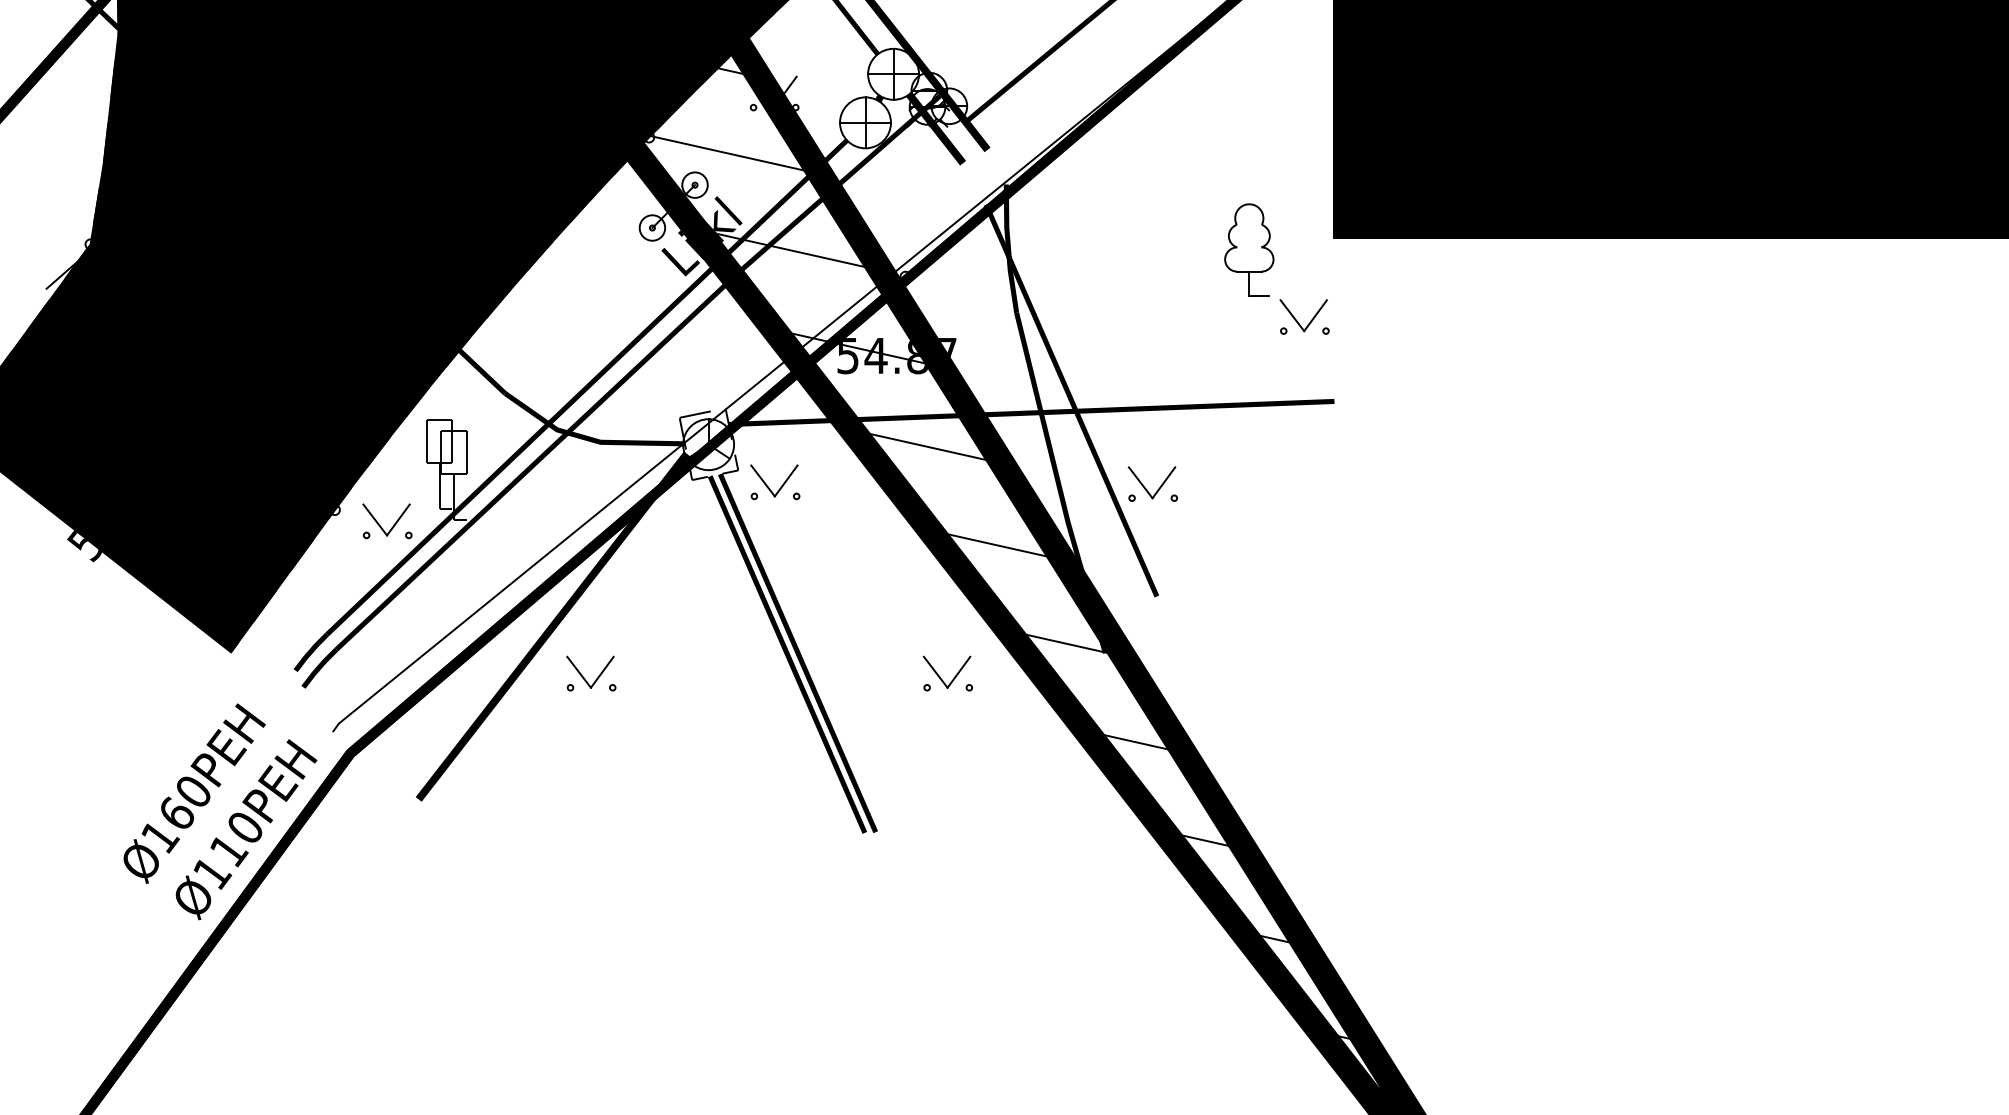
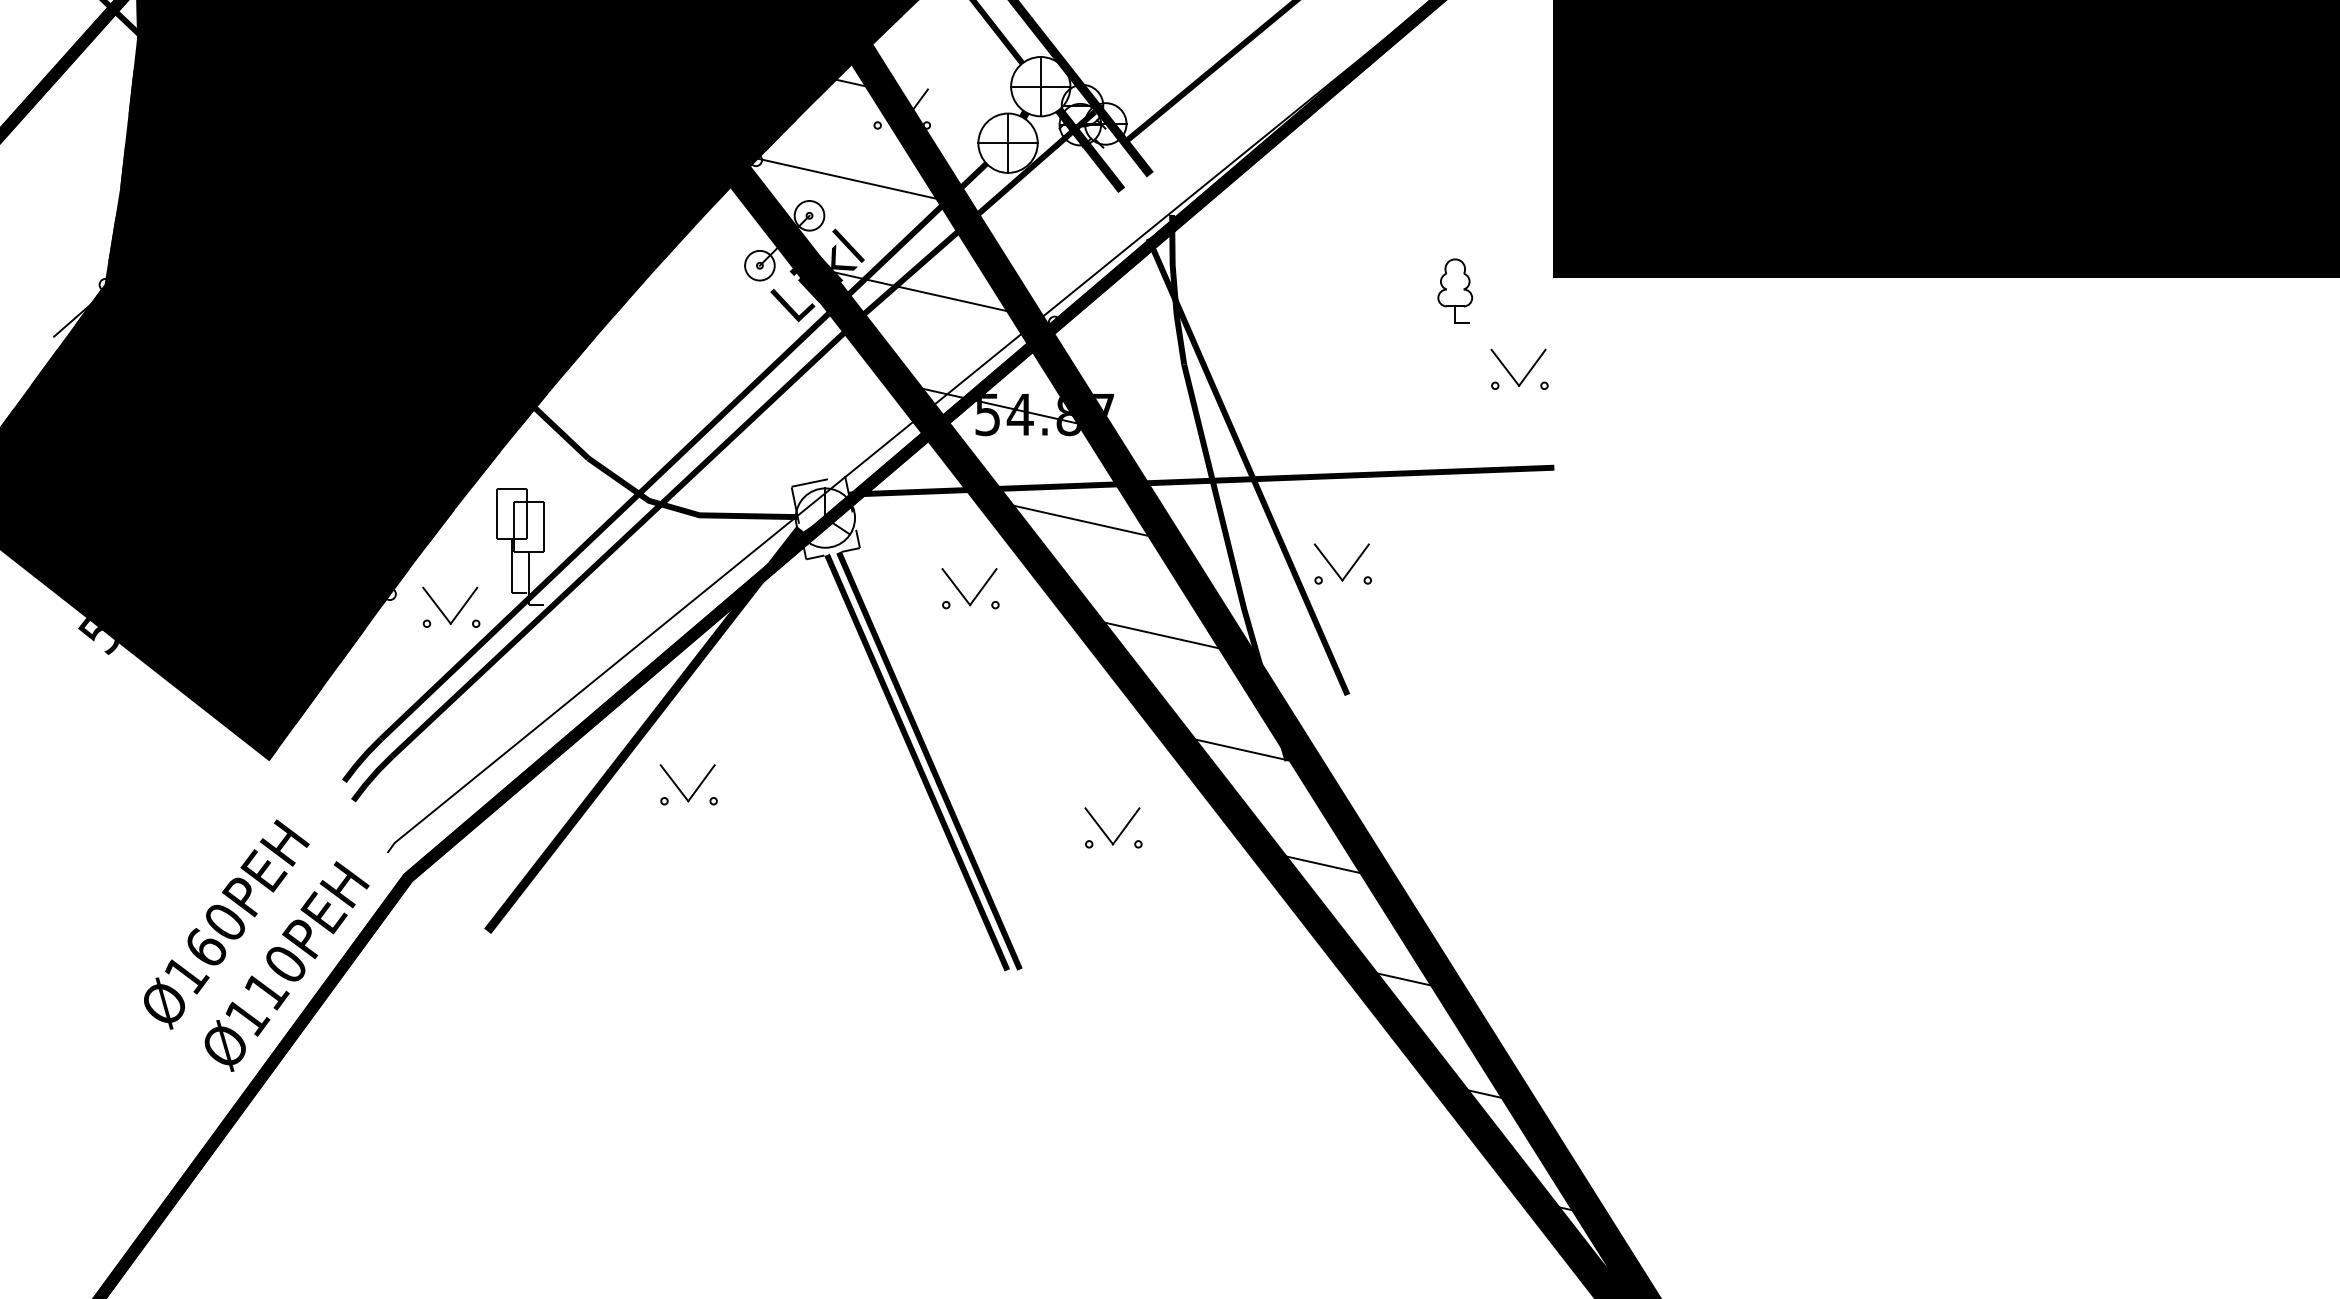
part: (1249, 249) -> (1455, 290), size x0.6
part: (781, 485) -> (977, 592), moved
part: (953, 677) -> (1119, 832), moved

